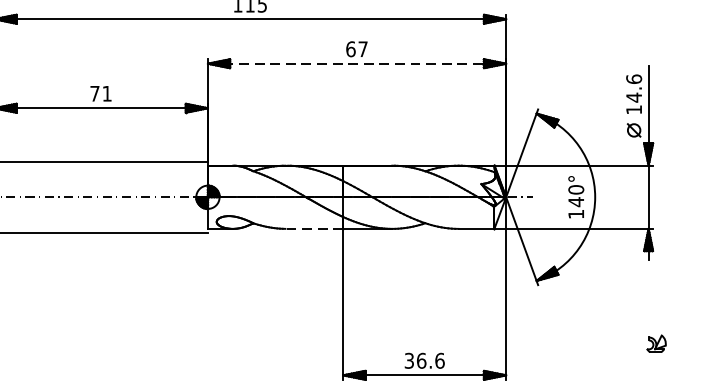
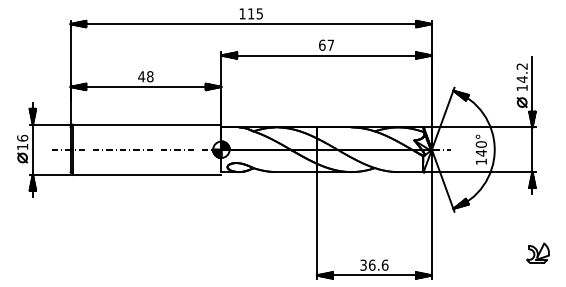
line: (358, 63) -> (327, 55), dashed -> solid
text: (633, 79) -> (521, 66), 14.6 -> 14.2
text: (100, 93) -> (145, 76), 71 -> 48
line: (315, 229) -> (297, 172), dashed -> solid
part: (655, 342) -> (537, 252), size x1.67

